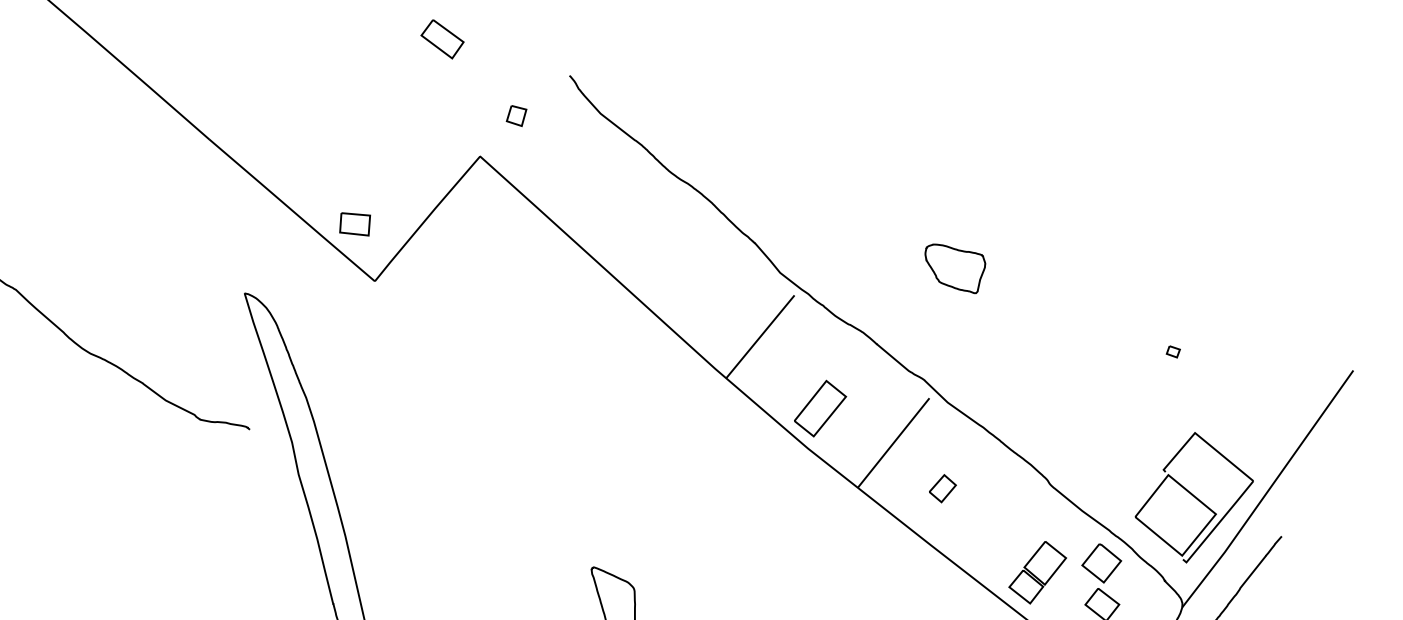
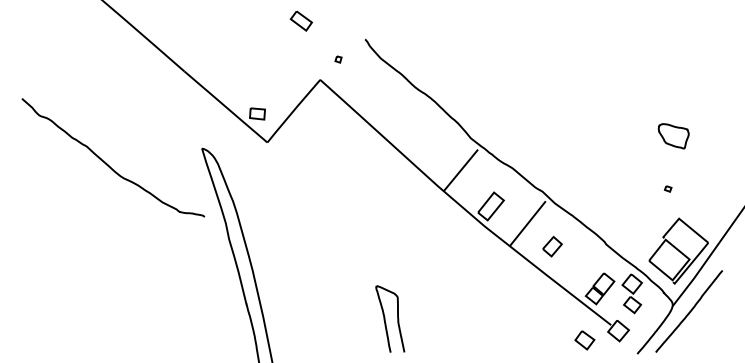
part: (516, 115) -> (338, 59), size x0.62
part: (954, 269) -> (673, 136), moved
part: (1171, 350) -> (667, 188), moved
part: (942, 488) -> (552, 246), size x1.43

